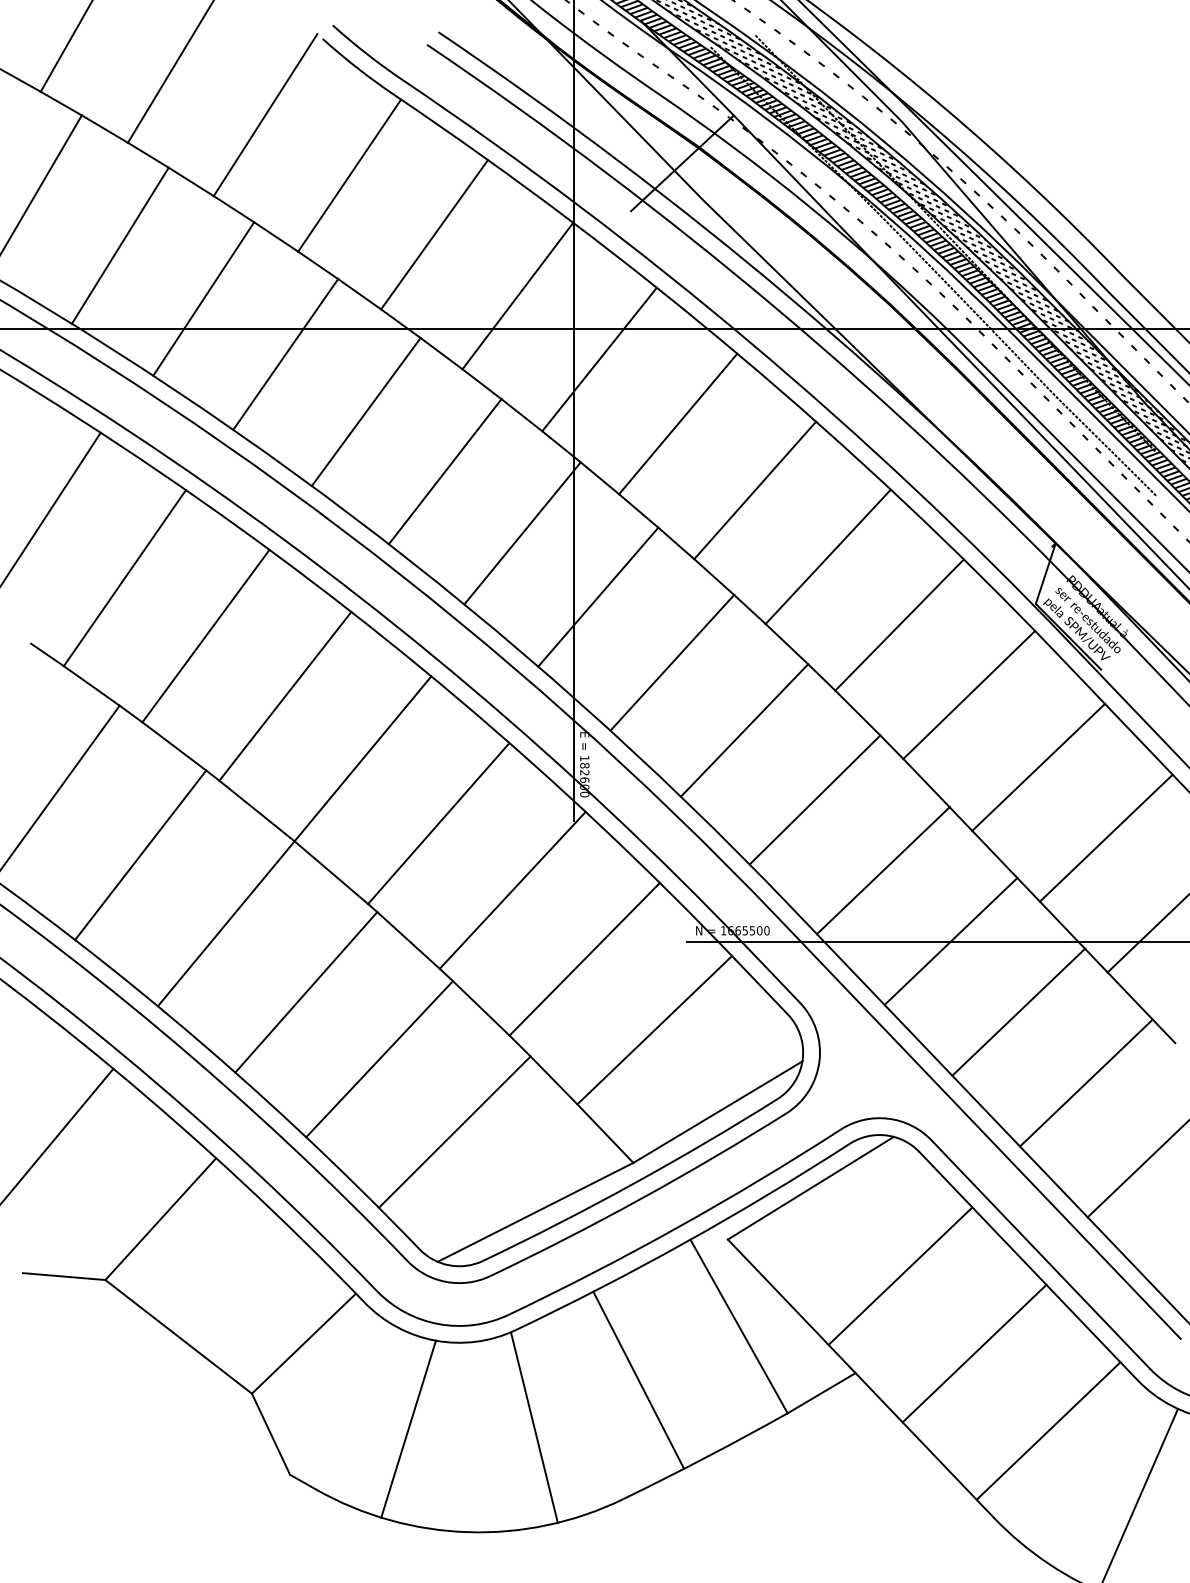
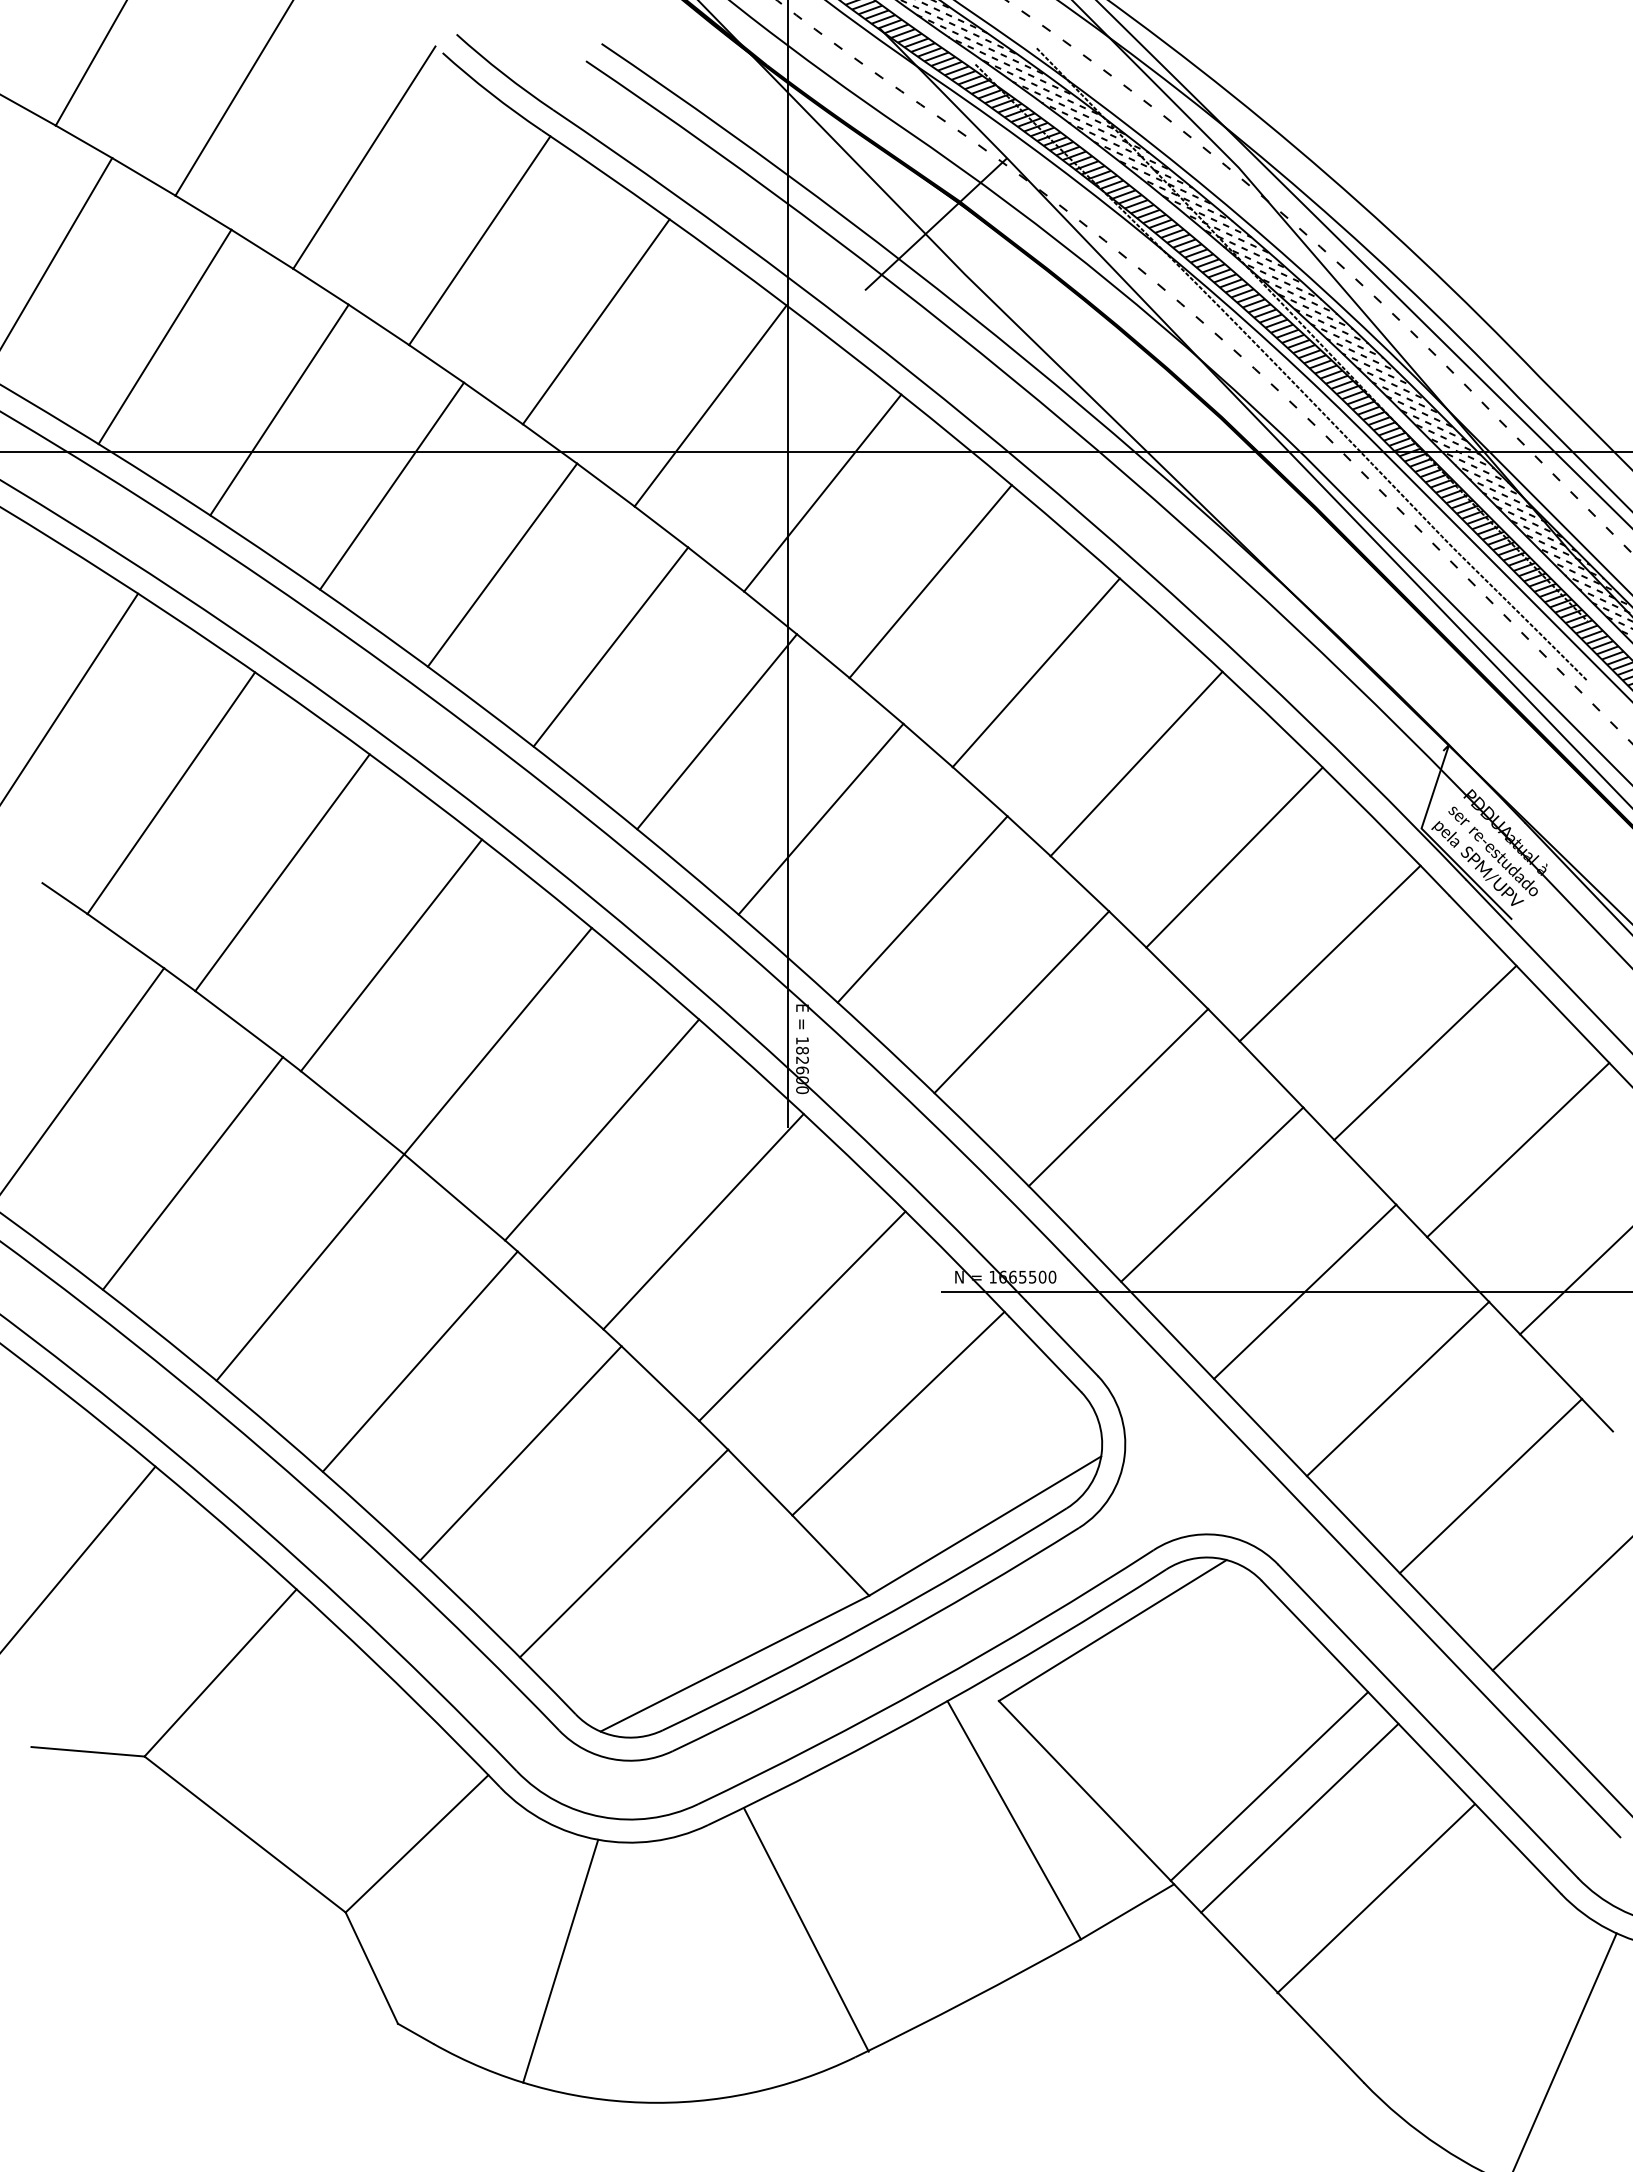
line: (900, 1275) -> (1299, 1817), moved
line: (974, 1353) -> (1269, 1786), moved
line: (638, 1379) -> (806, 1929), moved
line: (534, 1427) -> (733, 1958), removed
line: (1048, 1430) -> (1375, 1898), moved

